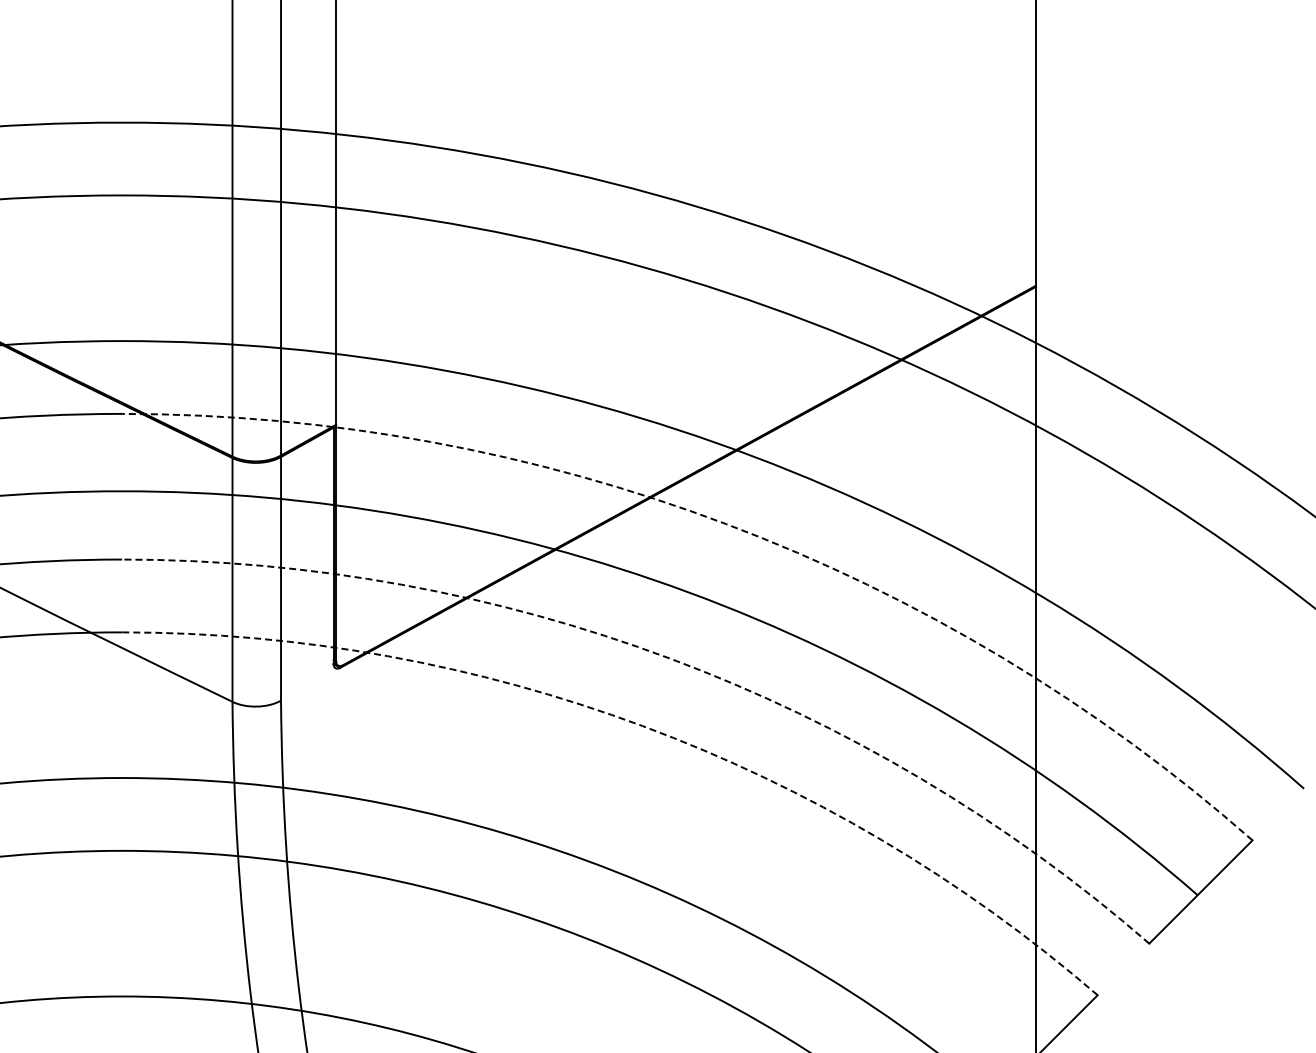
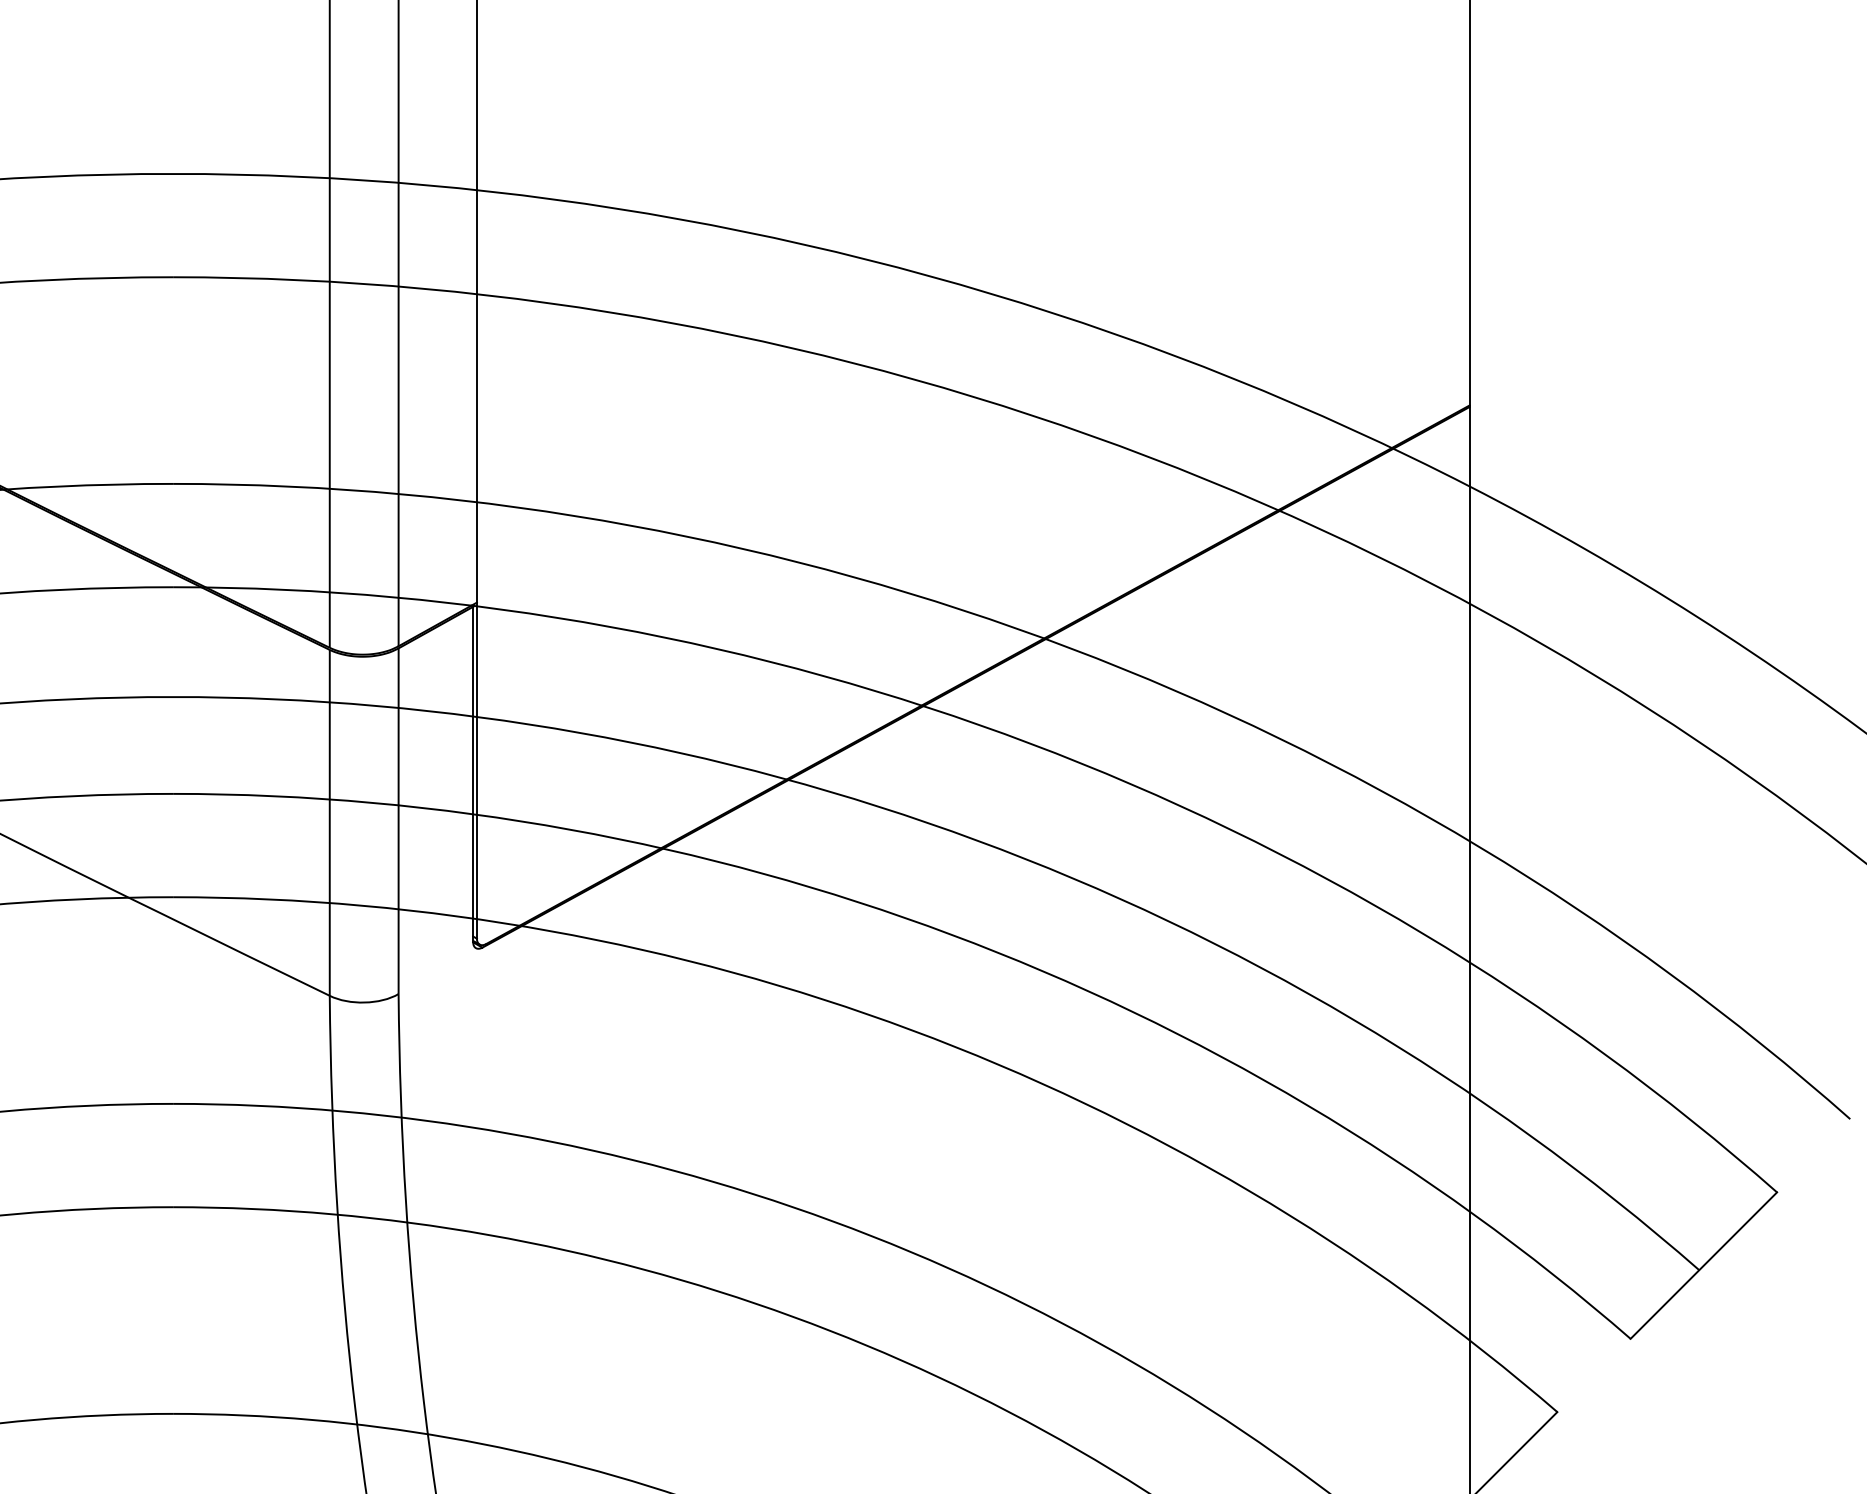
arc: (726, 524) -> (1030, 744), dashed -> solid
arc: (670, 658) -> (951, 934), dashed -> solid
arc: (642, 726) -> (911, 1030), dashed -> solid

